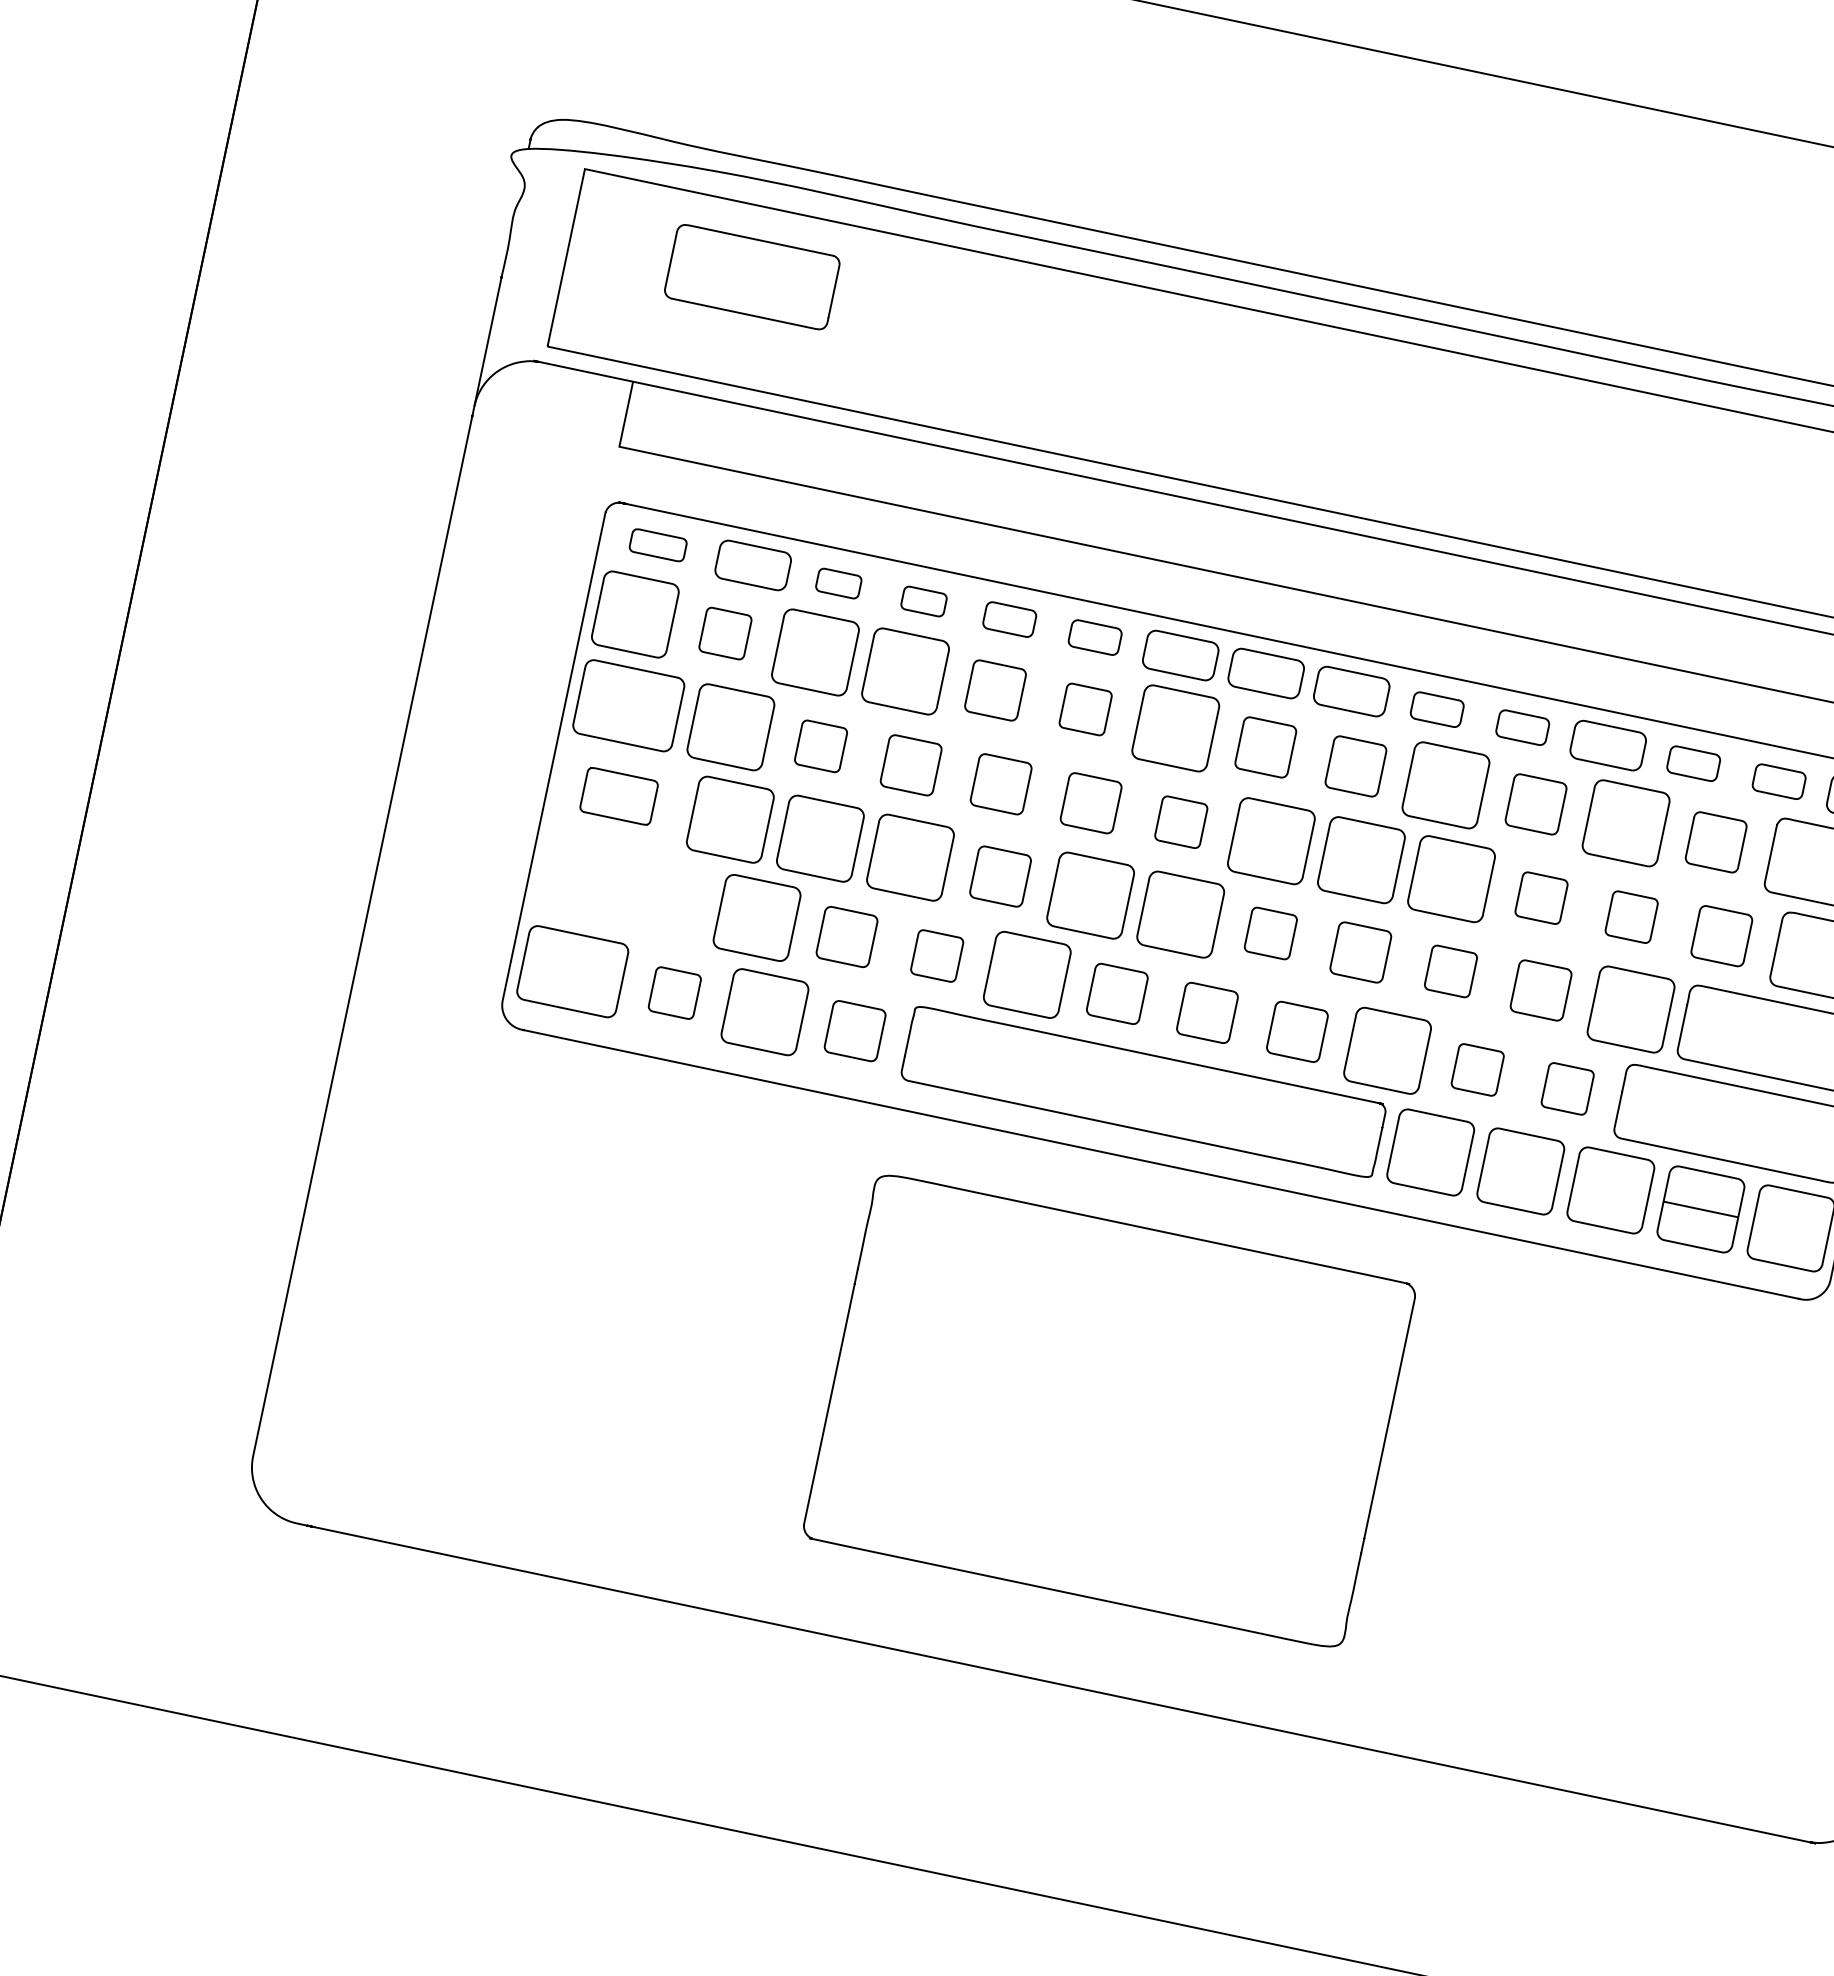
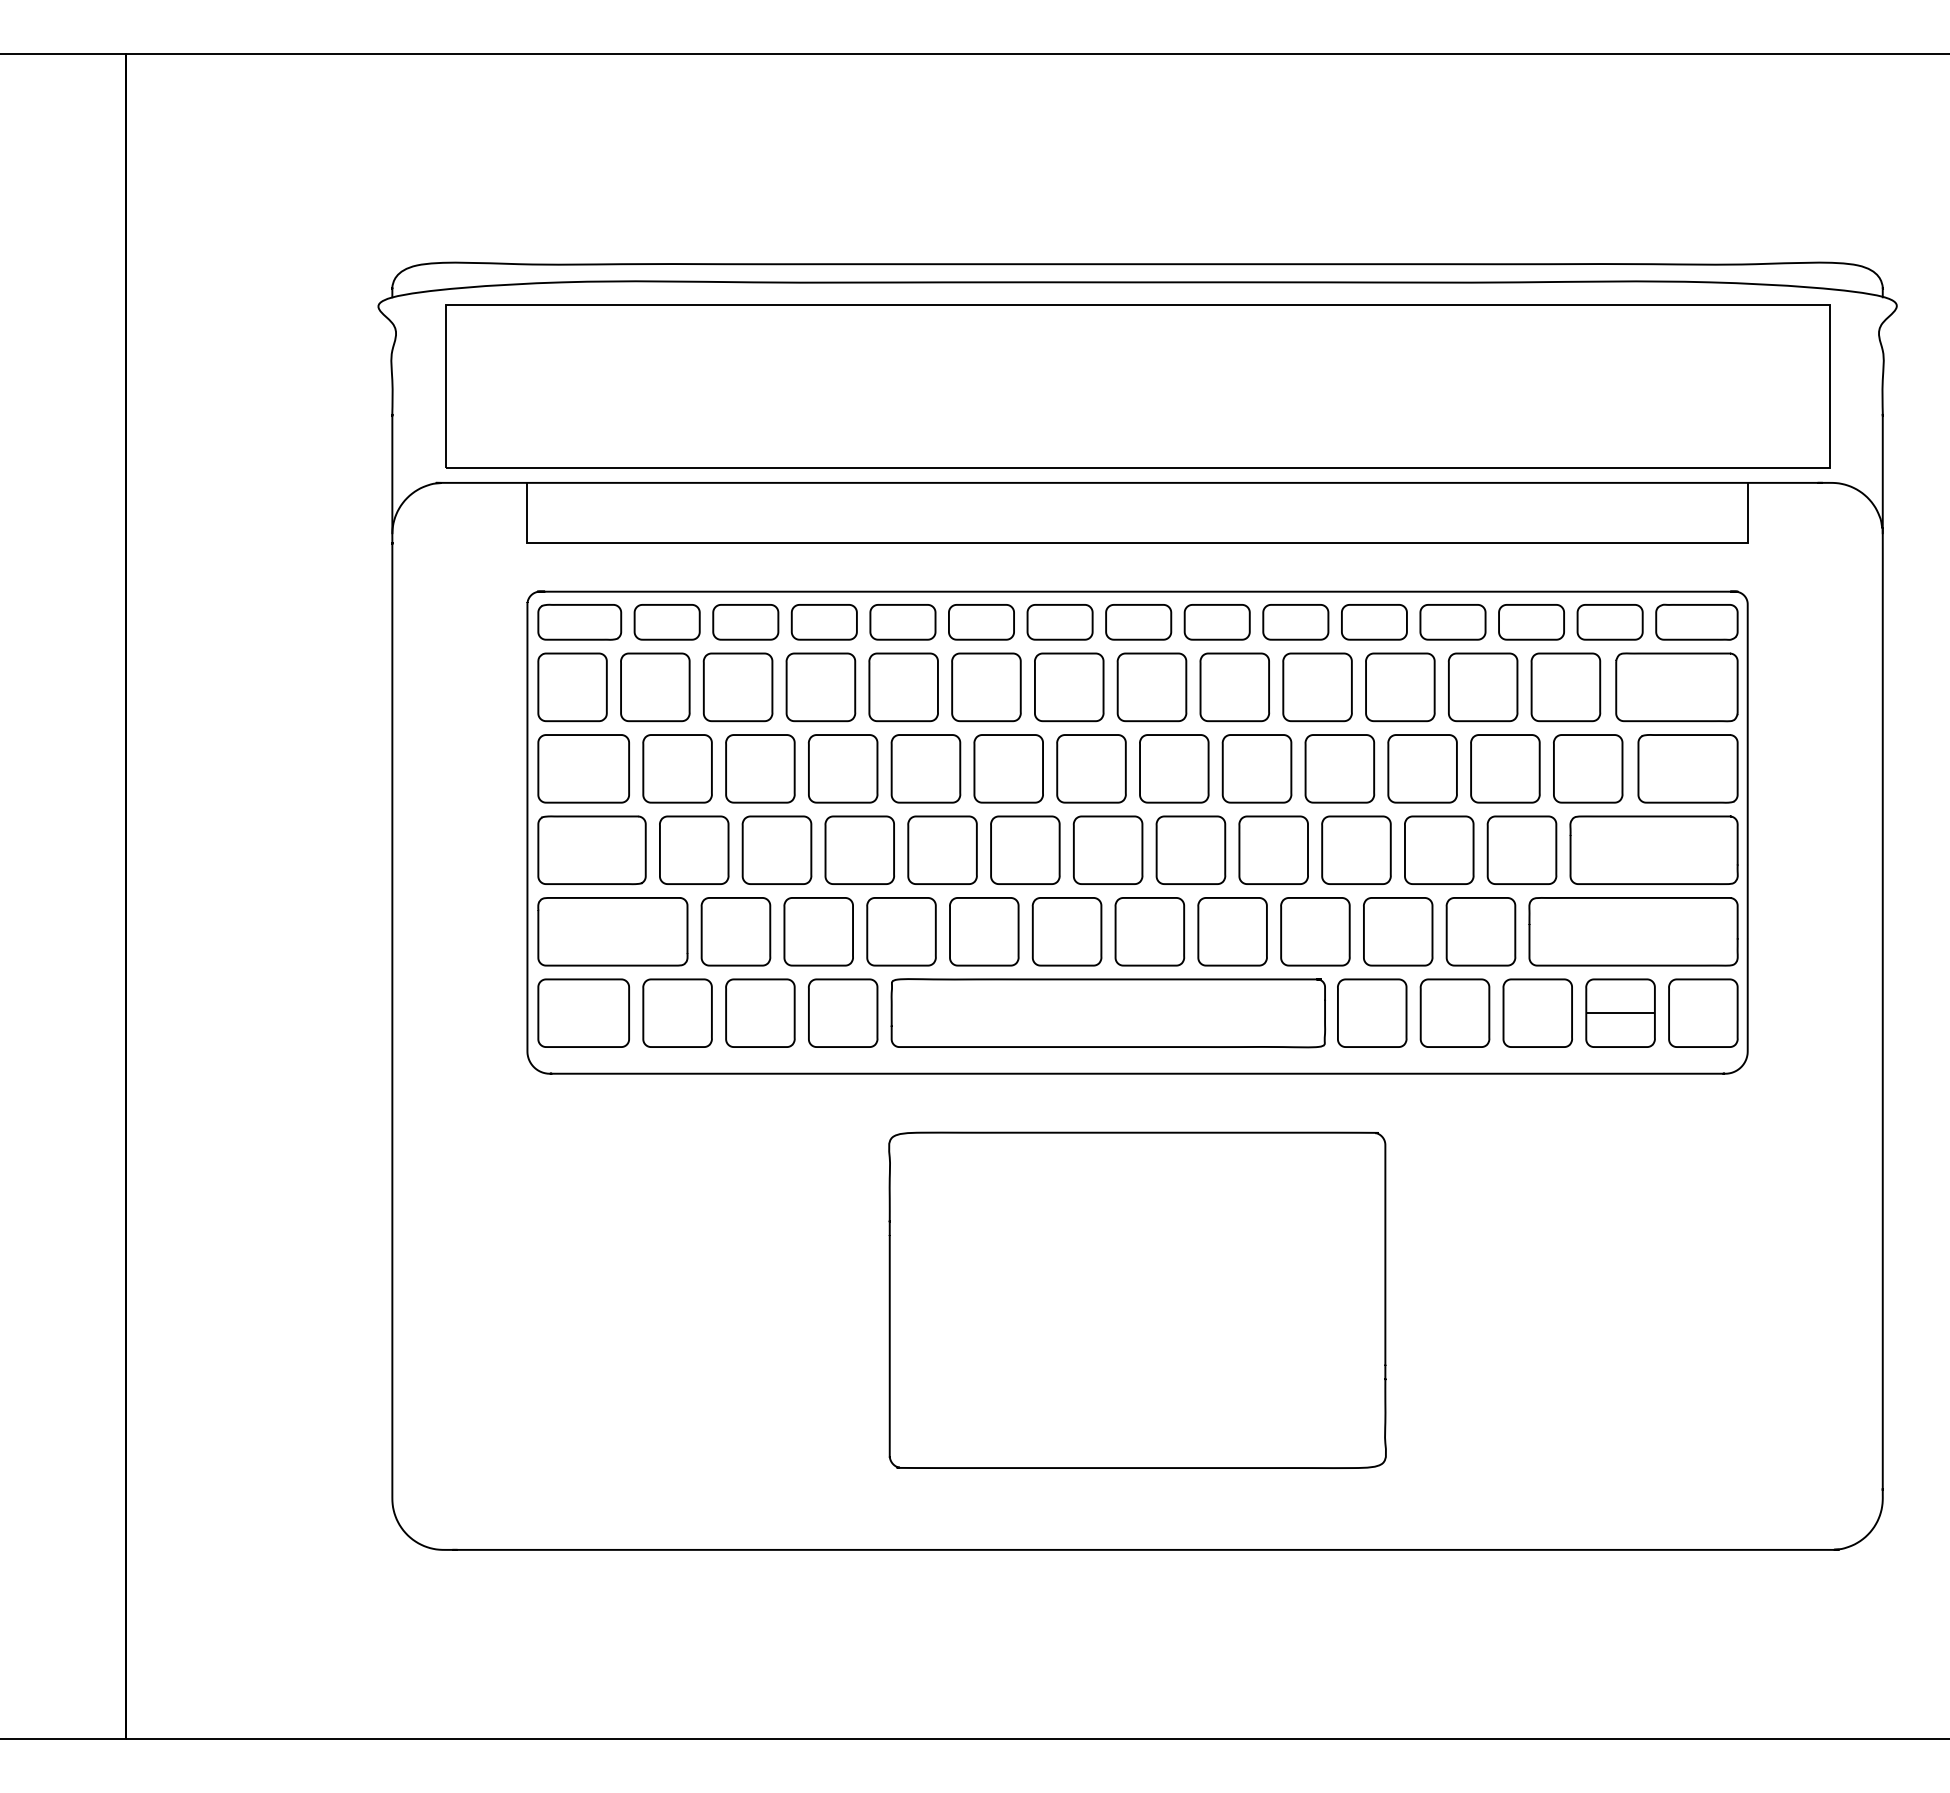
part: (751, 276) -> (612, 931), moved
part: (657, 544) -> (579, 621), size x1.67
part: (838, 583) -> (745, 622), size x1.67
part: (923, 601) -> (823, 622), size x1.67
part: (1009, 619) -> (902, 622), size x1.43
part: (725, 633) -> (655, 687), size x1.67
part: (1095, 637) -> (981, 622), size x1.43
part: (995, 690) -> (903, 687), size x1.43
part: (1085, 709) -> (986, 687), size x1.67
part: (1436, 709) -> (1295, 622), size x1.43
part: (1522, 727) -> (1374, 622), size x1.43
part: (821, 745) -> (760, 768), size x1.67
part: (1265, 747) -> (1151, 687), size x1.43
part: (1693, 763) -> (1531, 622), size x1.43
part: (911, 764) -> (843, 768), size x1.43
part: (1355, 766) -> (1234, 687), size x1.43
part: (1778, 781) -> (1609, 622), size x1.43
part: (1000, 783) -> (925, 768), size x1.43
part: (618, 796) -> (591, 850), size x1.67
part: (1091, 802) -> (1008, 768), size x1.43
part: (1536, 804) -> (1400, 687), size x1.43
part: (1181, 821) -> (1091, 768), size x1.67
part: (1715, 842) -> (1565, 687), size x1.43
part: (1000, 875) -> (942, 849), size x1.43
part: (1541, 897) -> (1422, 768), size x1.67
part: (1631, 916) -> (1505, 768), size x1.67
part: (1270, 932) -> (1190, 849), size x1.67
part: (1722, 935) -> (1588, 768), size x1.43
part: (846, 936) -> (818, 931), size x1.43
part: (1360, 951) -> (1273, 849), size x1.43
part: (937, 955) -> (901, 931), size x1.67
part: (1451, 970) -> (1356, 849), size x1.67
part: (1541, 989) -> (1439, 849), size x1.43
part: (674, 992) -> (677, 1012), size x1.67
part: (1116, 993) -> (1066, 931), size x1.43
part: (1207, 1012) -> (1149, 931), size x1.43
part: (855, 1030) -> (843, 1012), size x1.43
part: (1297, 1031) -> (1232, 931), size x1.43
part: (1478, 1069) -> (1398, 931), size x1.67
part: (1567, 1088) -> (1480, 931), size x1.67

